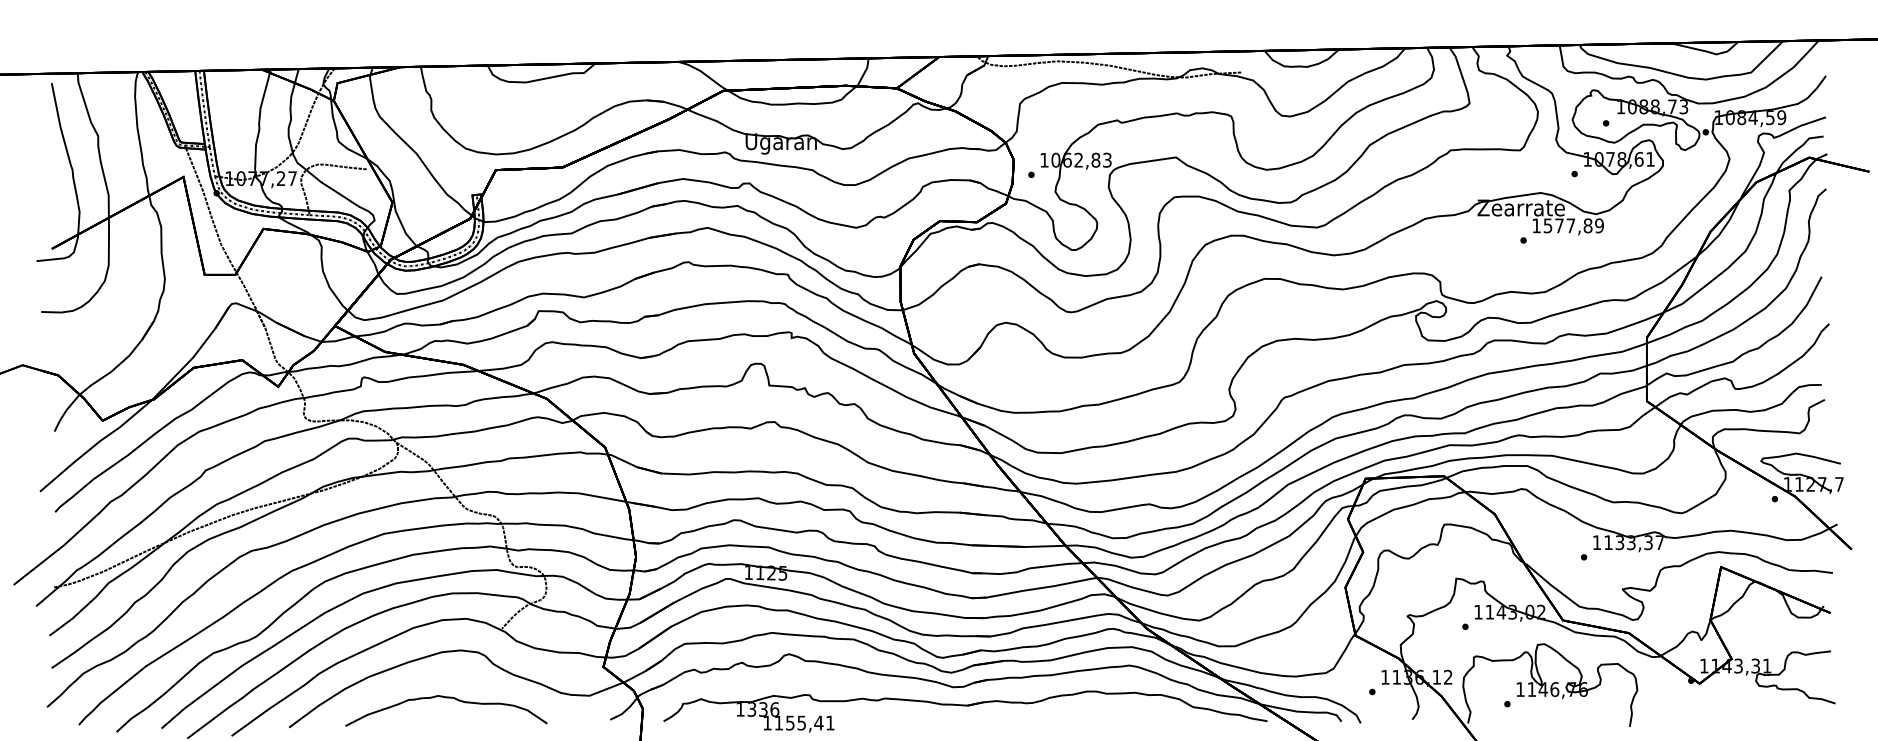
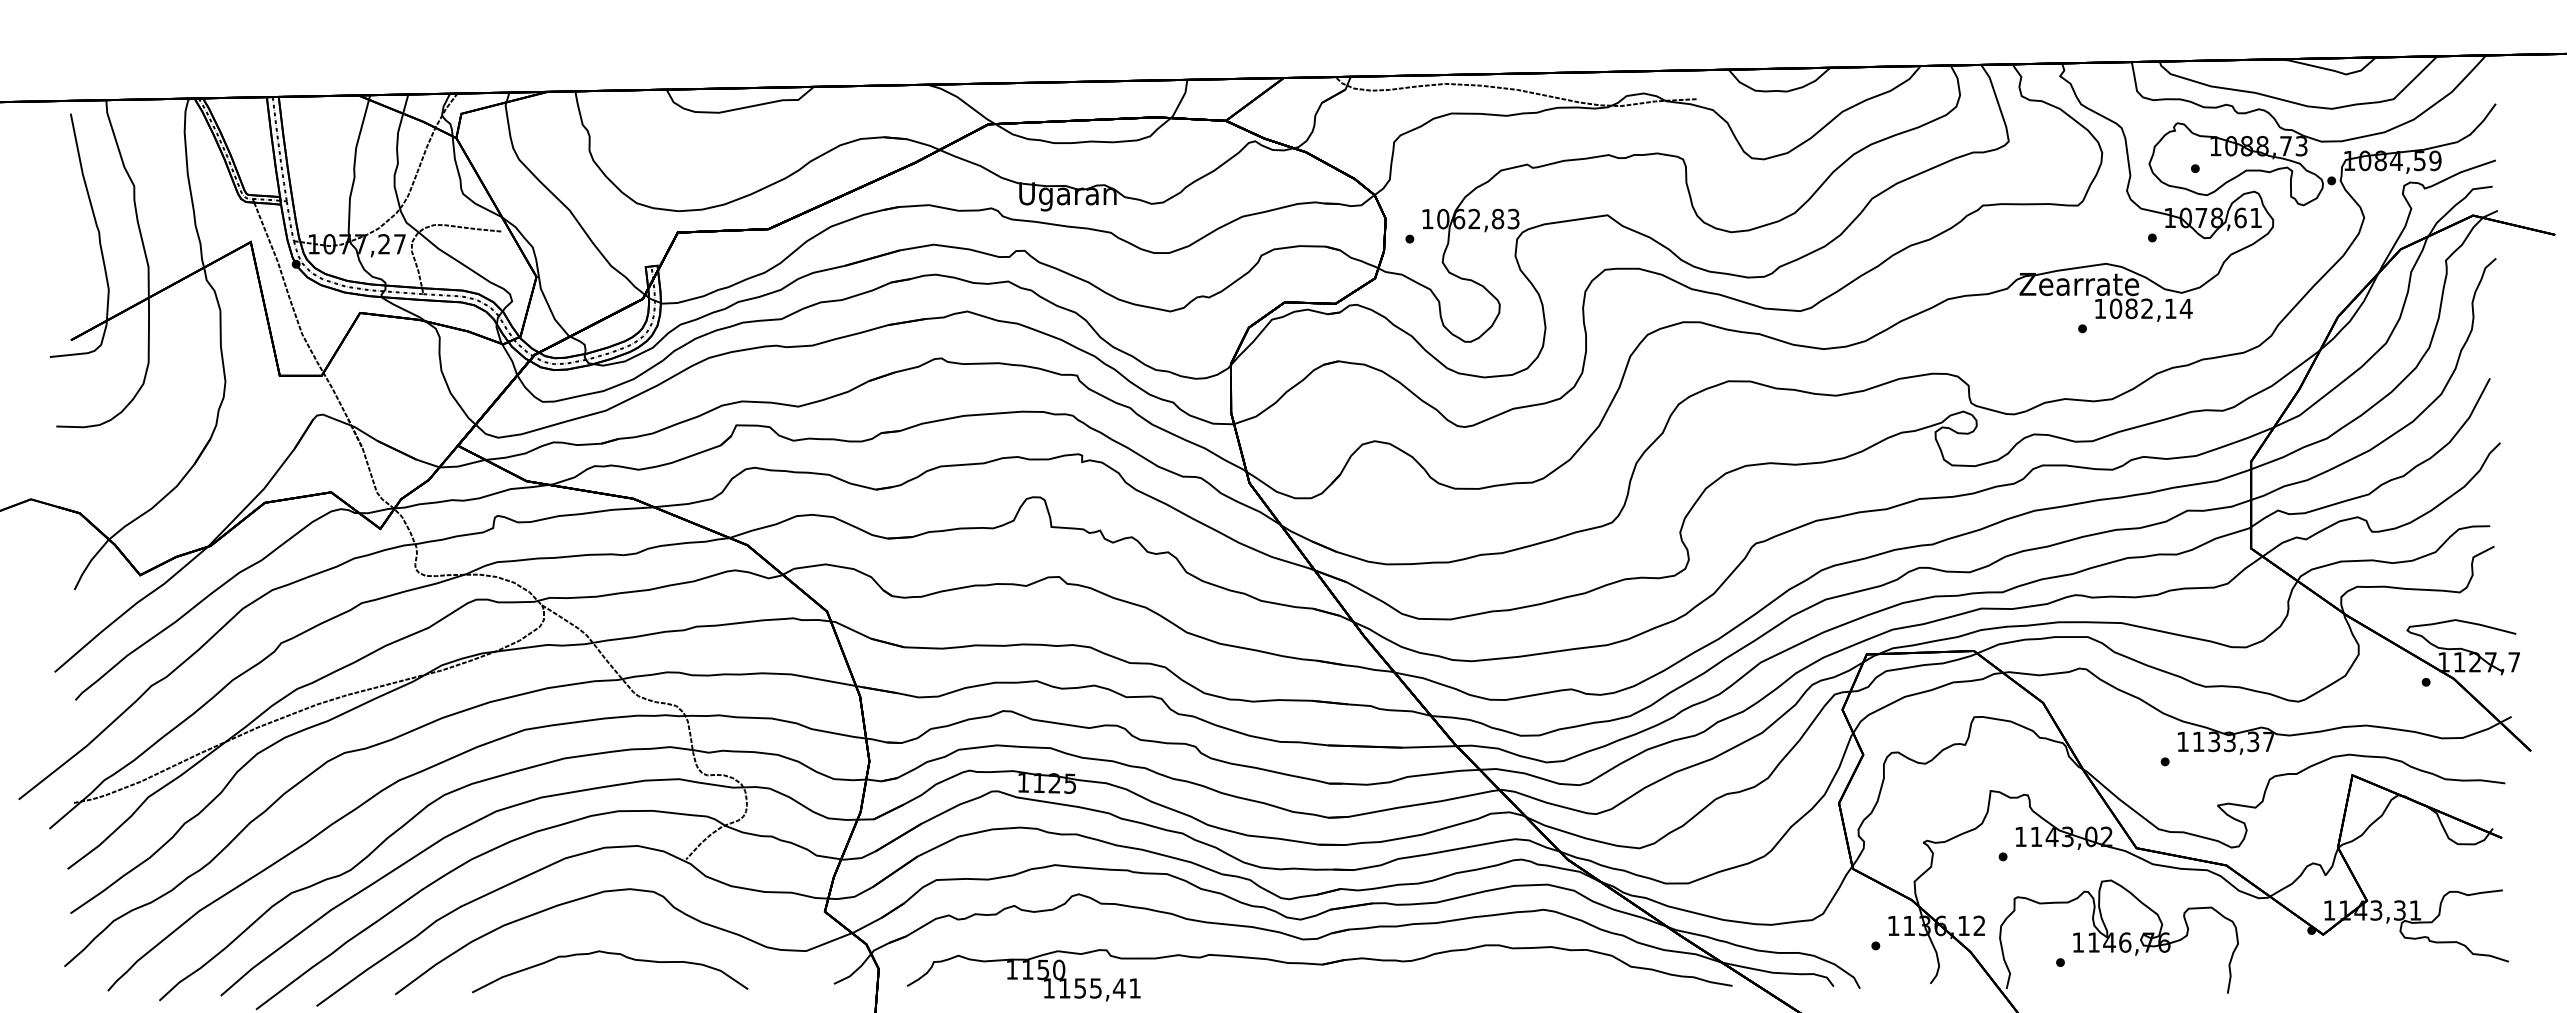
text: (1573, 225) -> (2150, 308), 1577,89 -> 1082,14
text: (763, 709) -> (1043, 969), 1336 -> 1150

